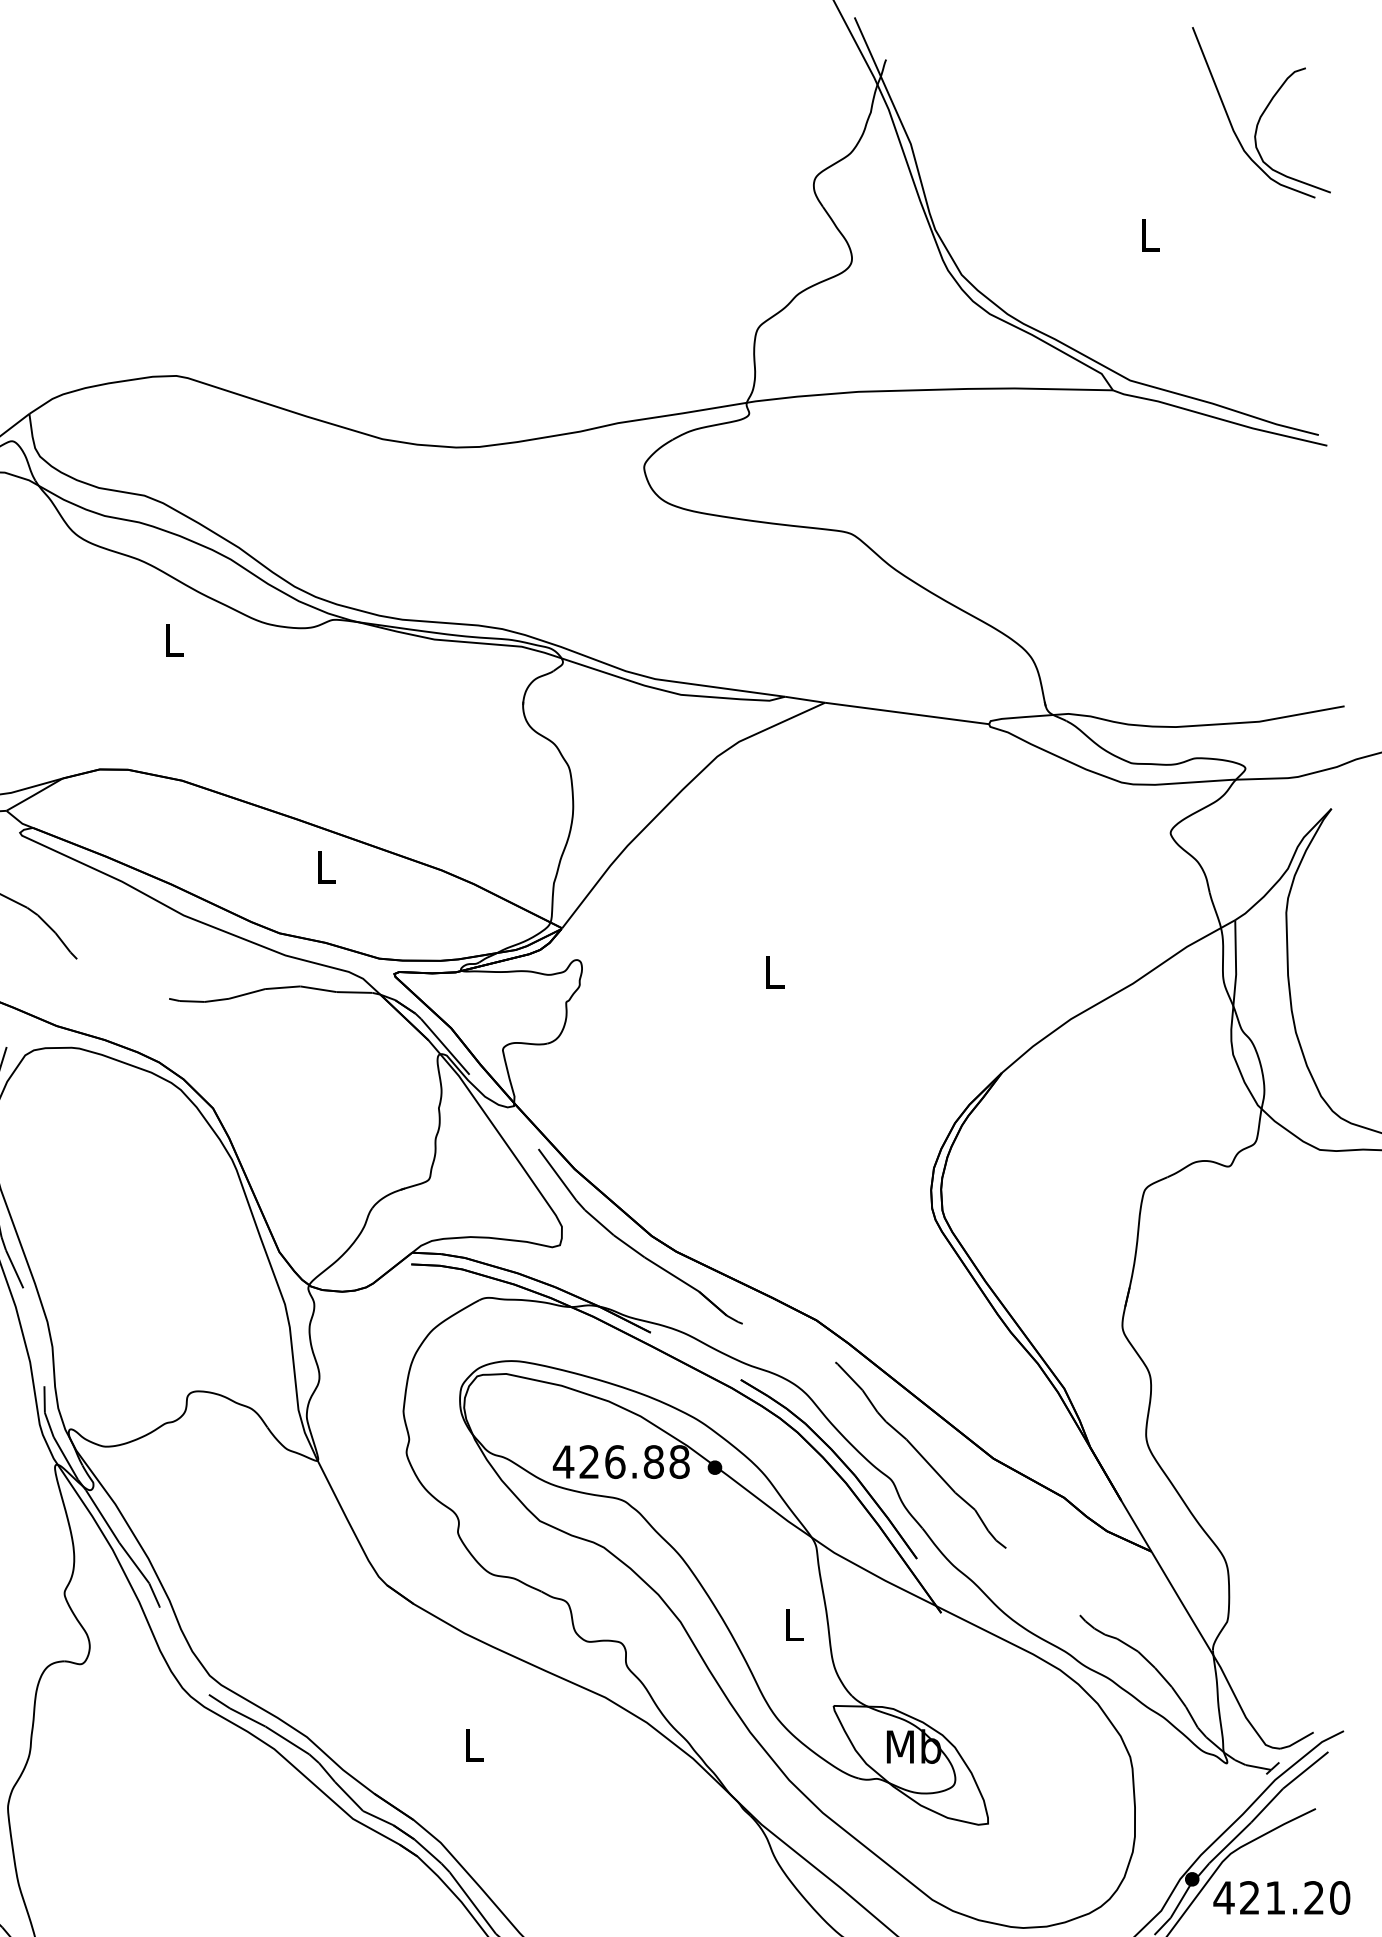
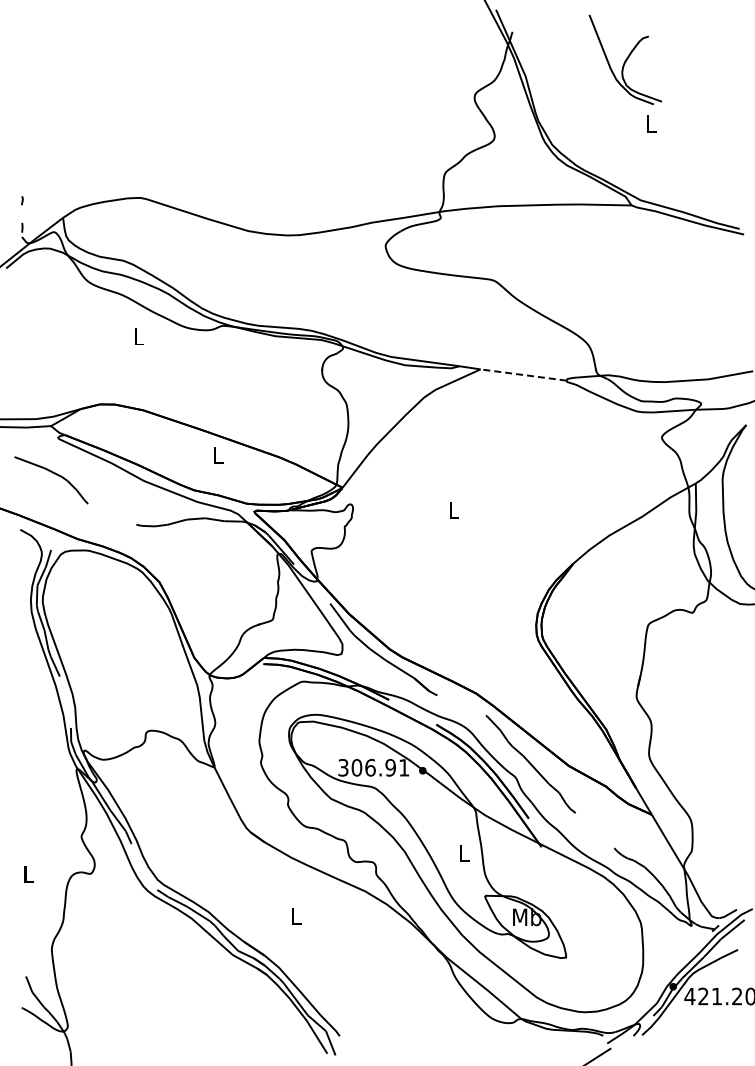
part: (1259, 112) -> (624, 59), moved
line: (906, 712) -> (523, 374), solid -> dashed
text: (620, 1461) -> (373, 767), 426.88 -> 306.91

